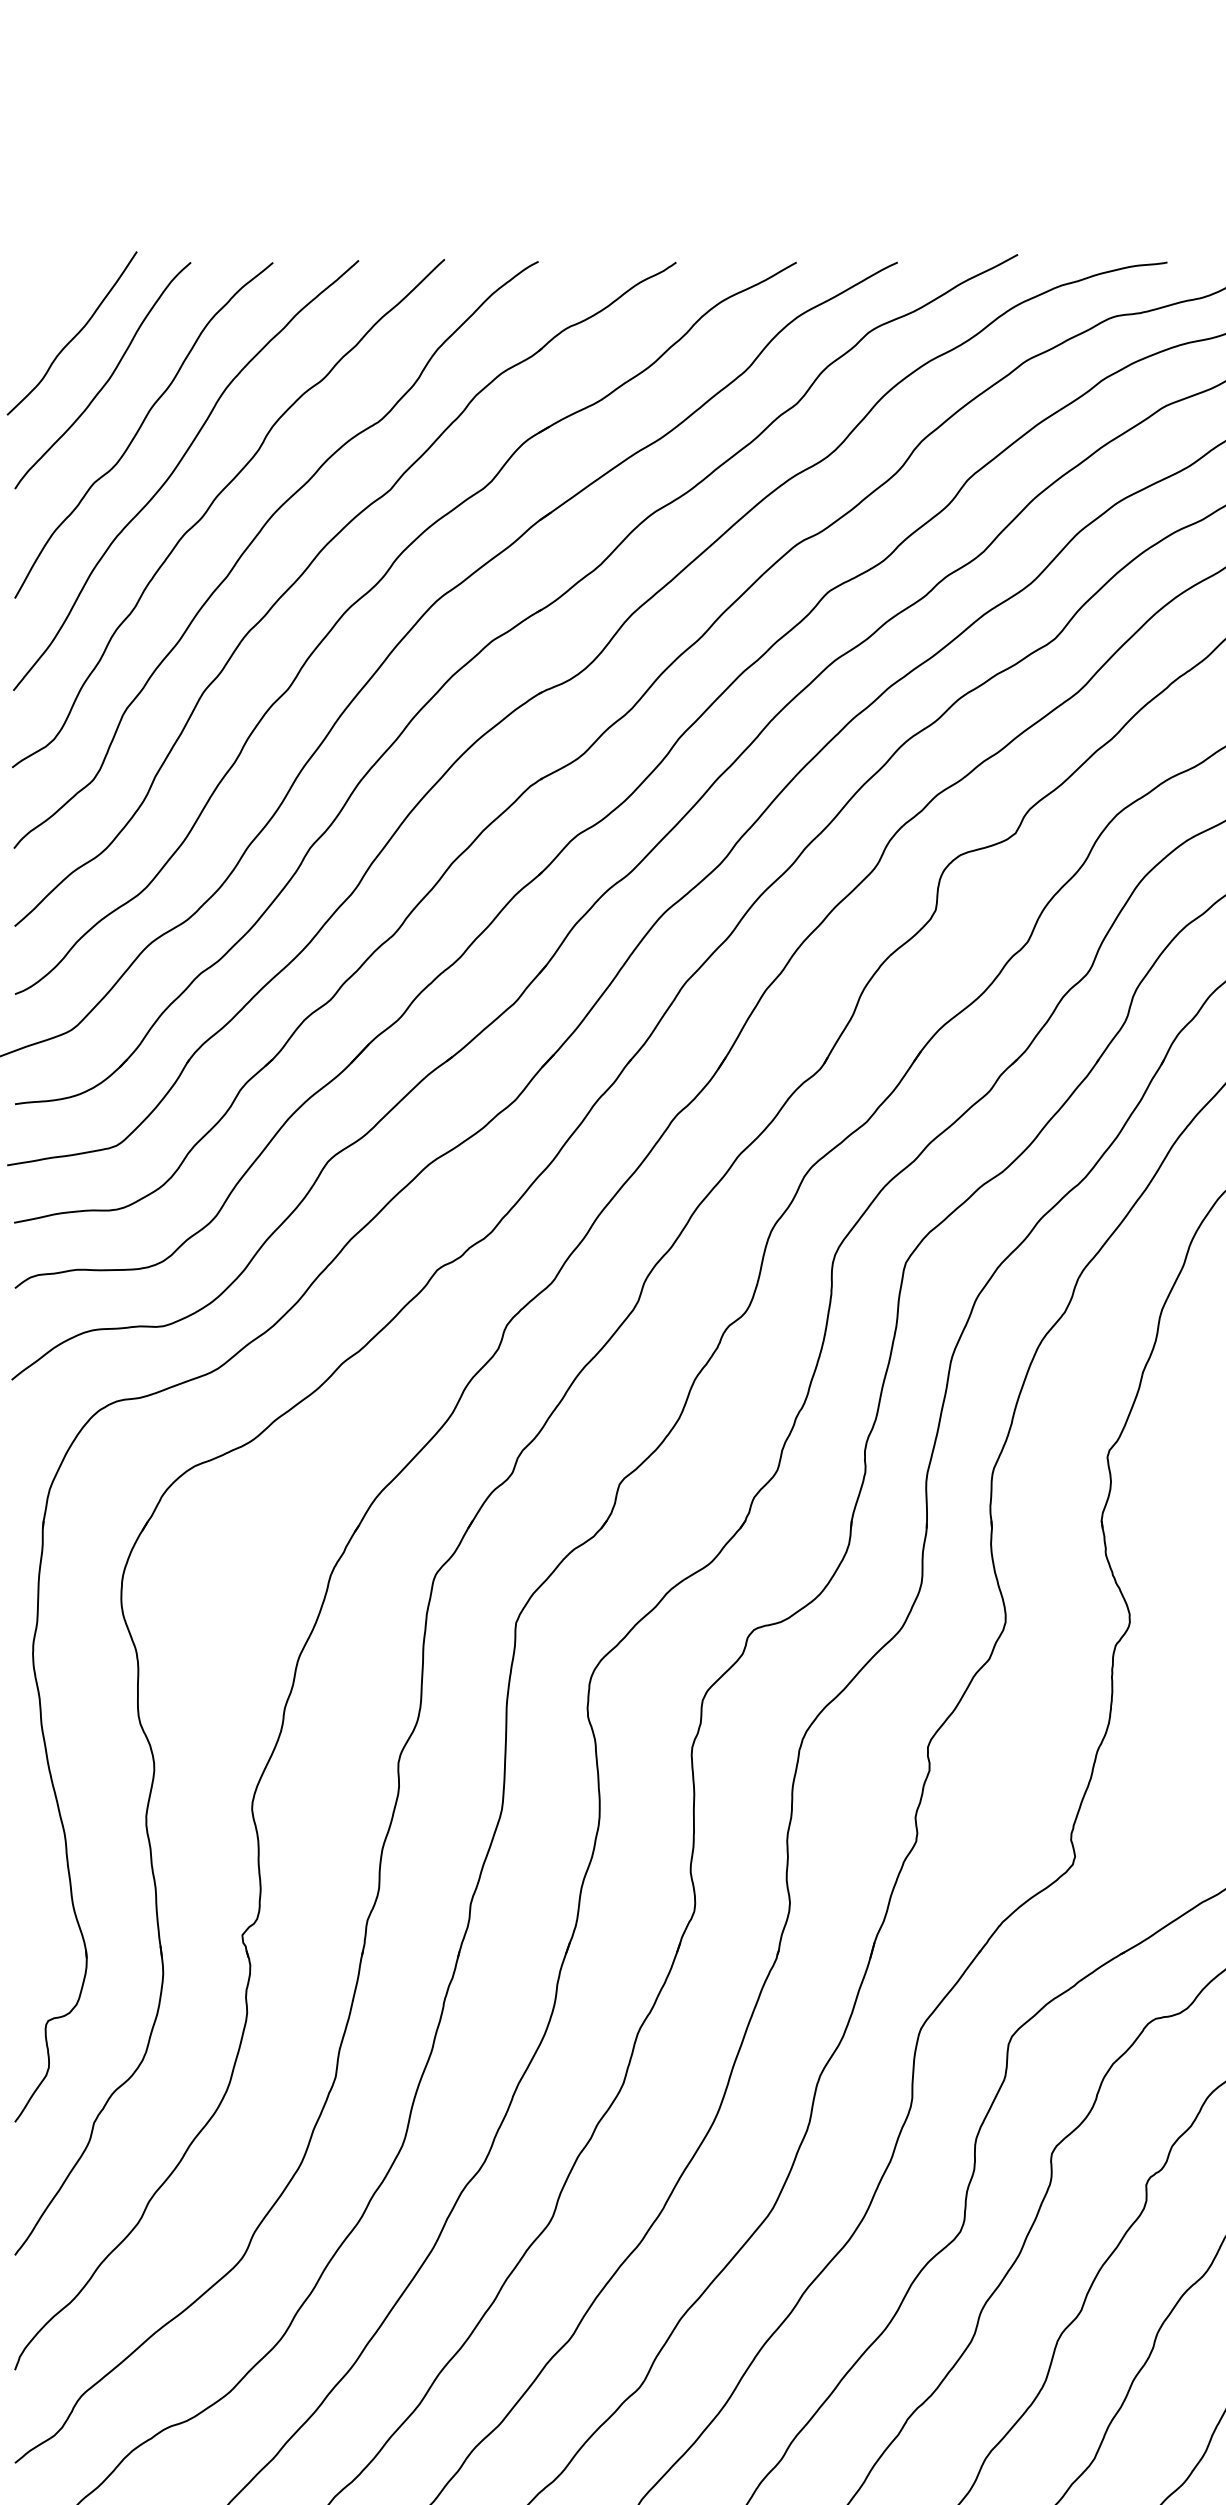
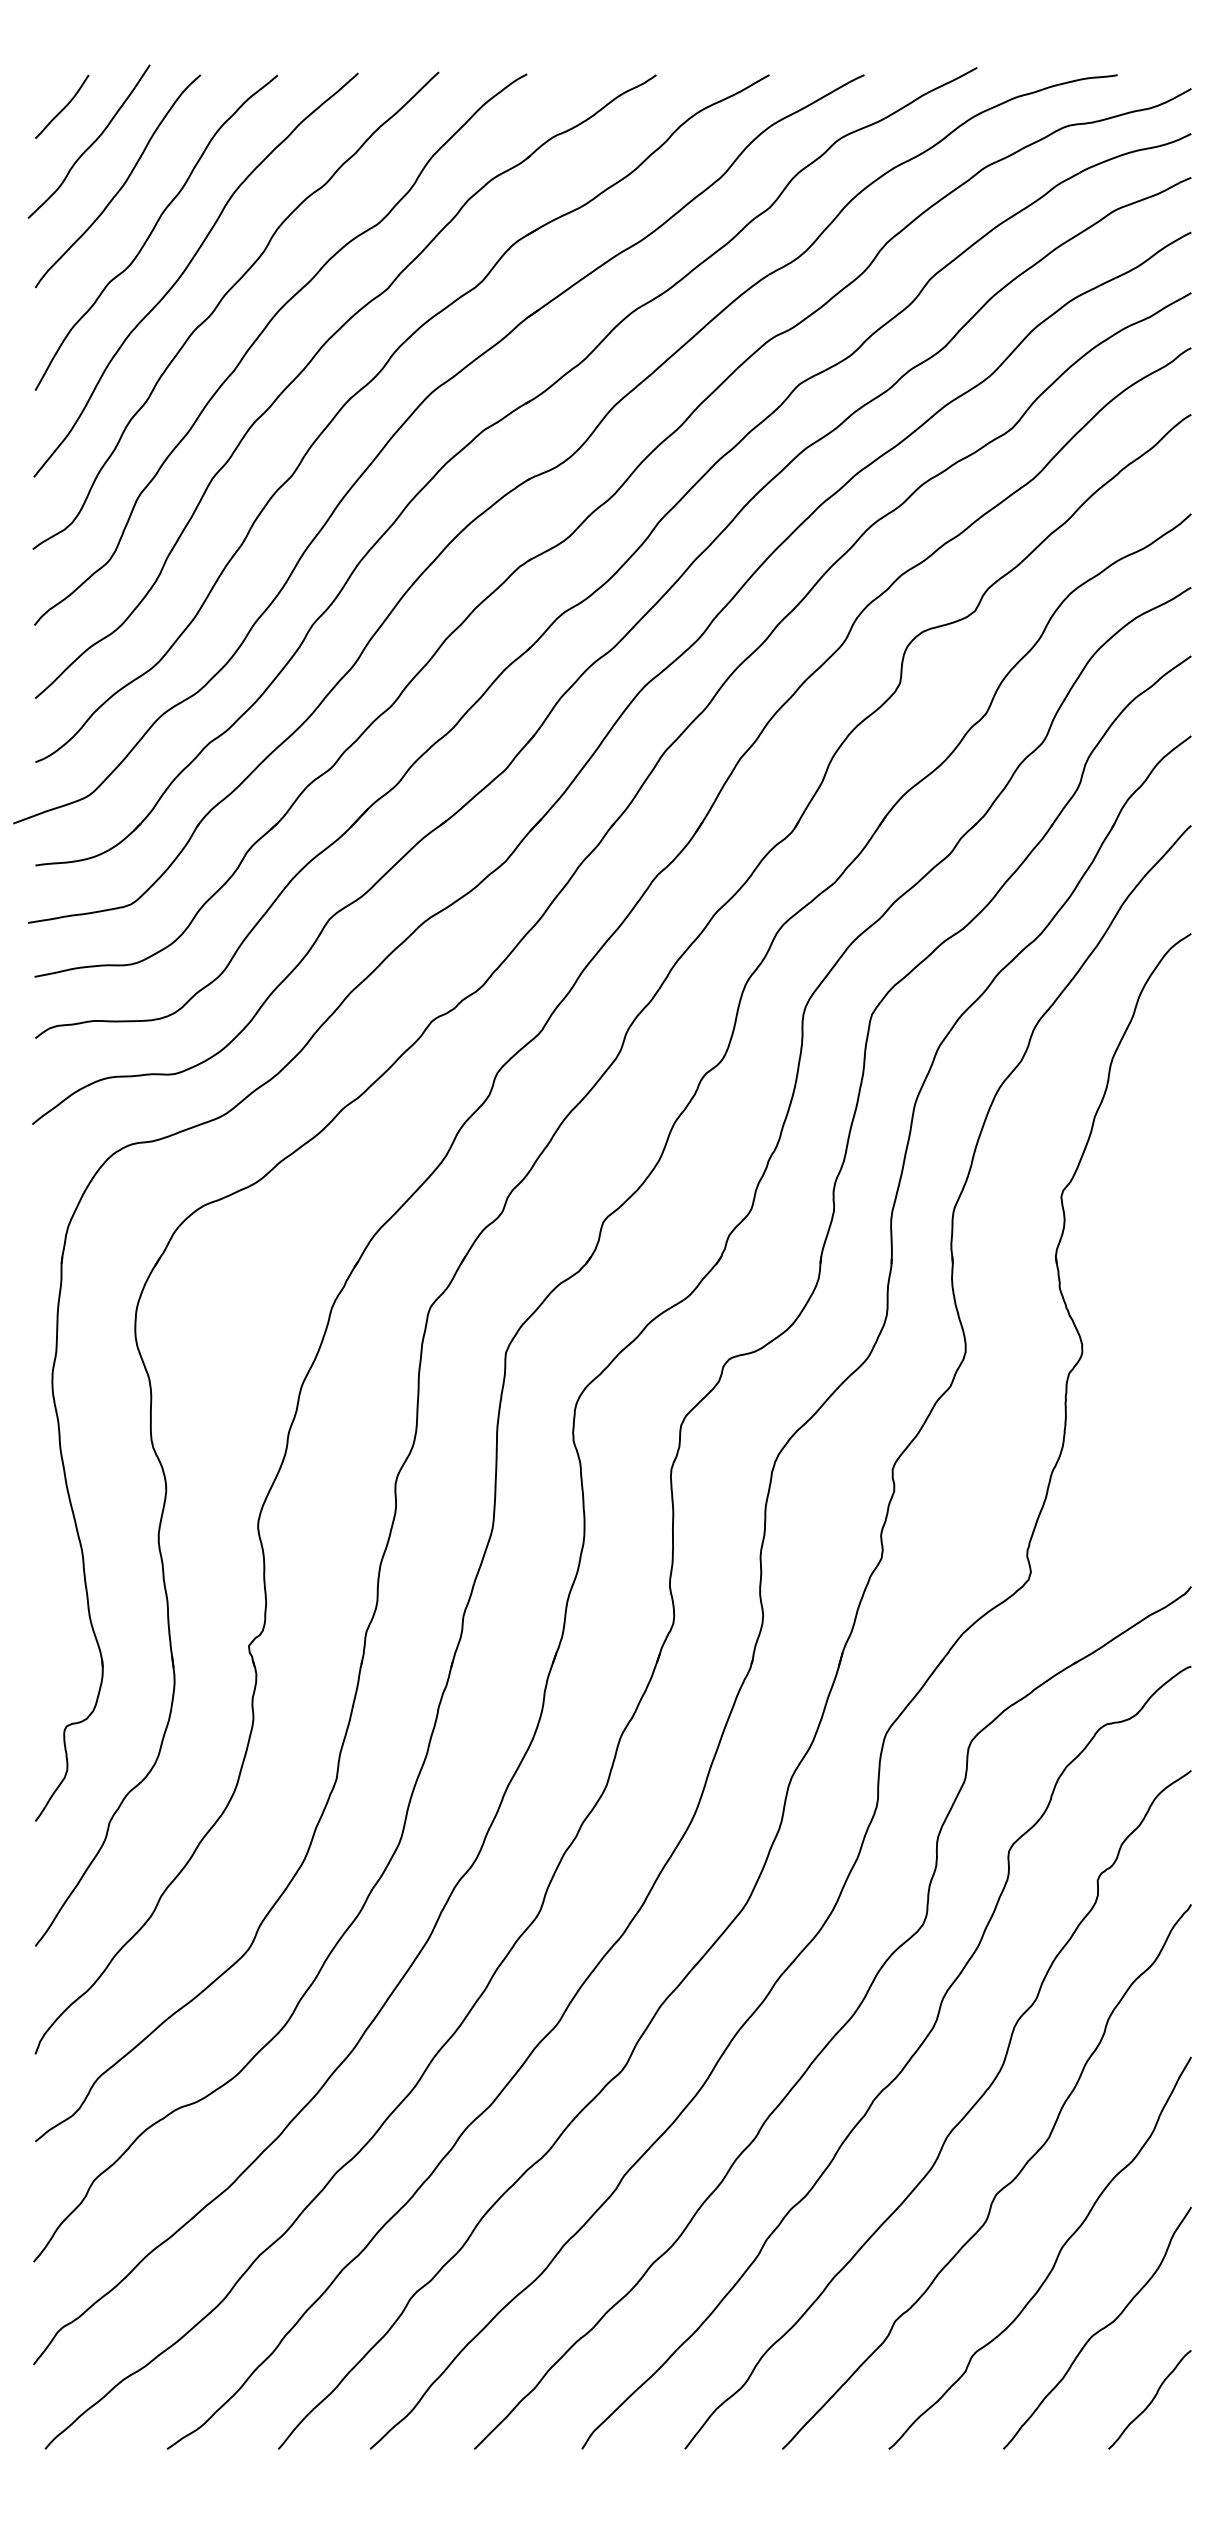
curve: (44, 296) -> (63, 107), added

